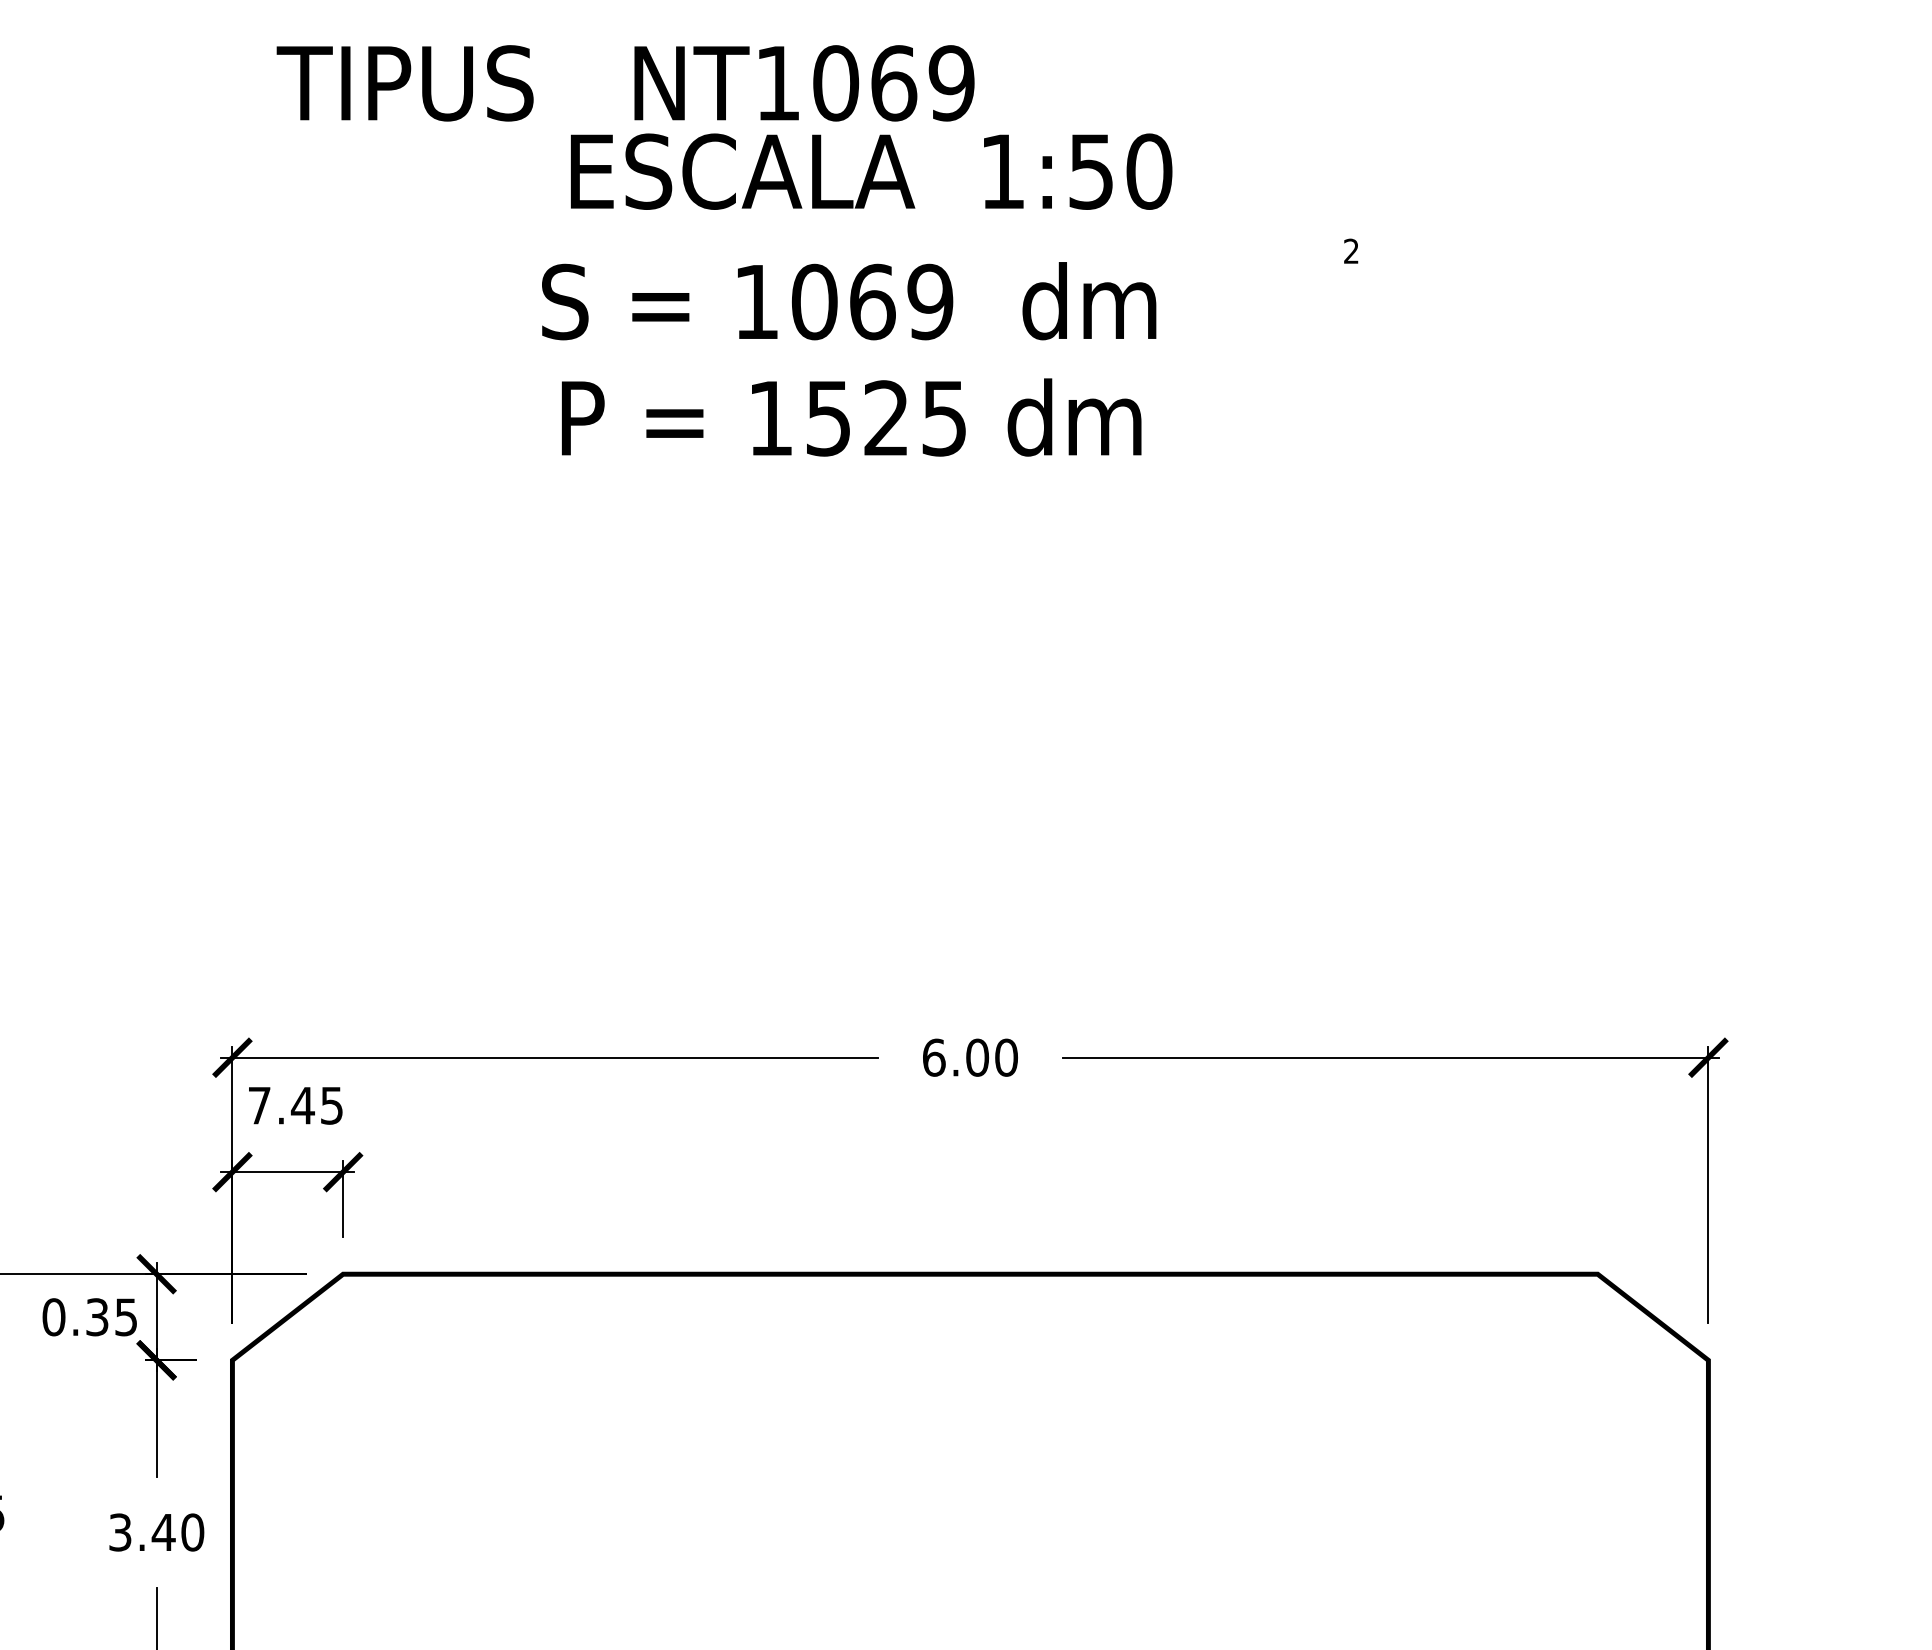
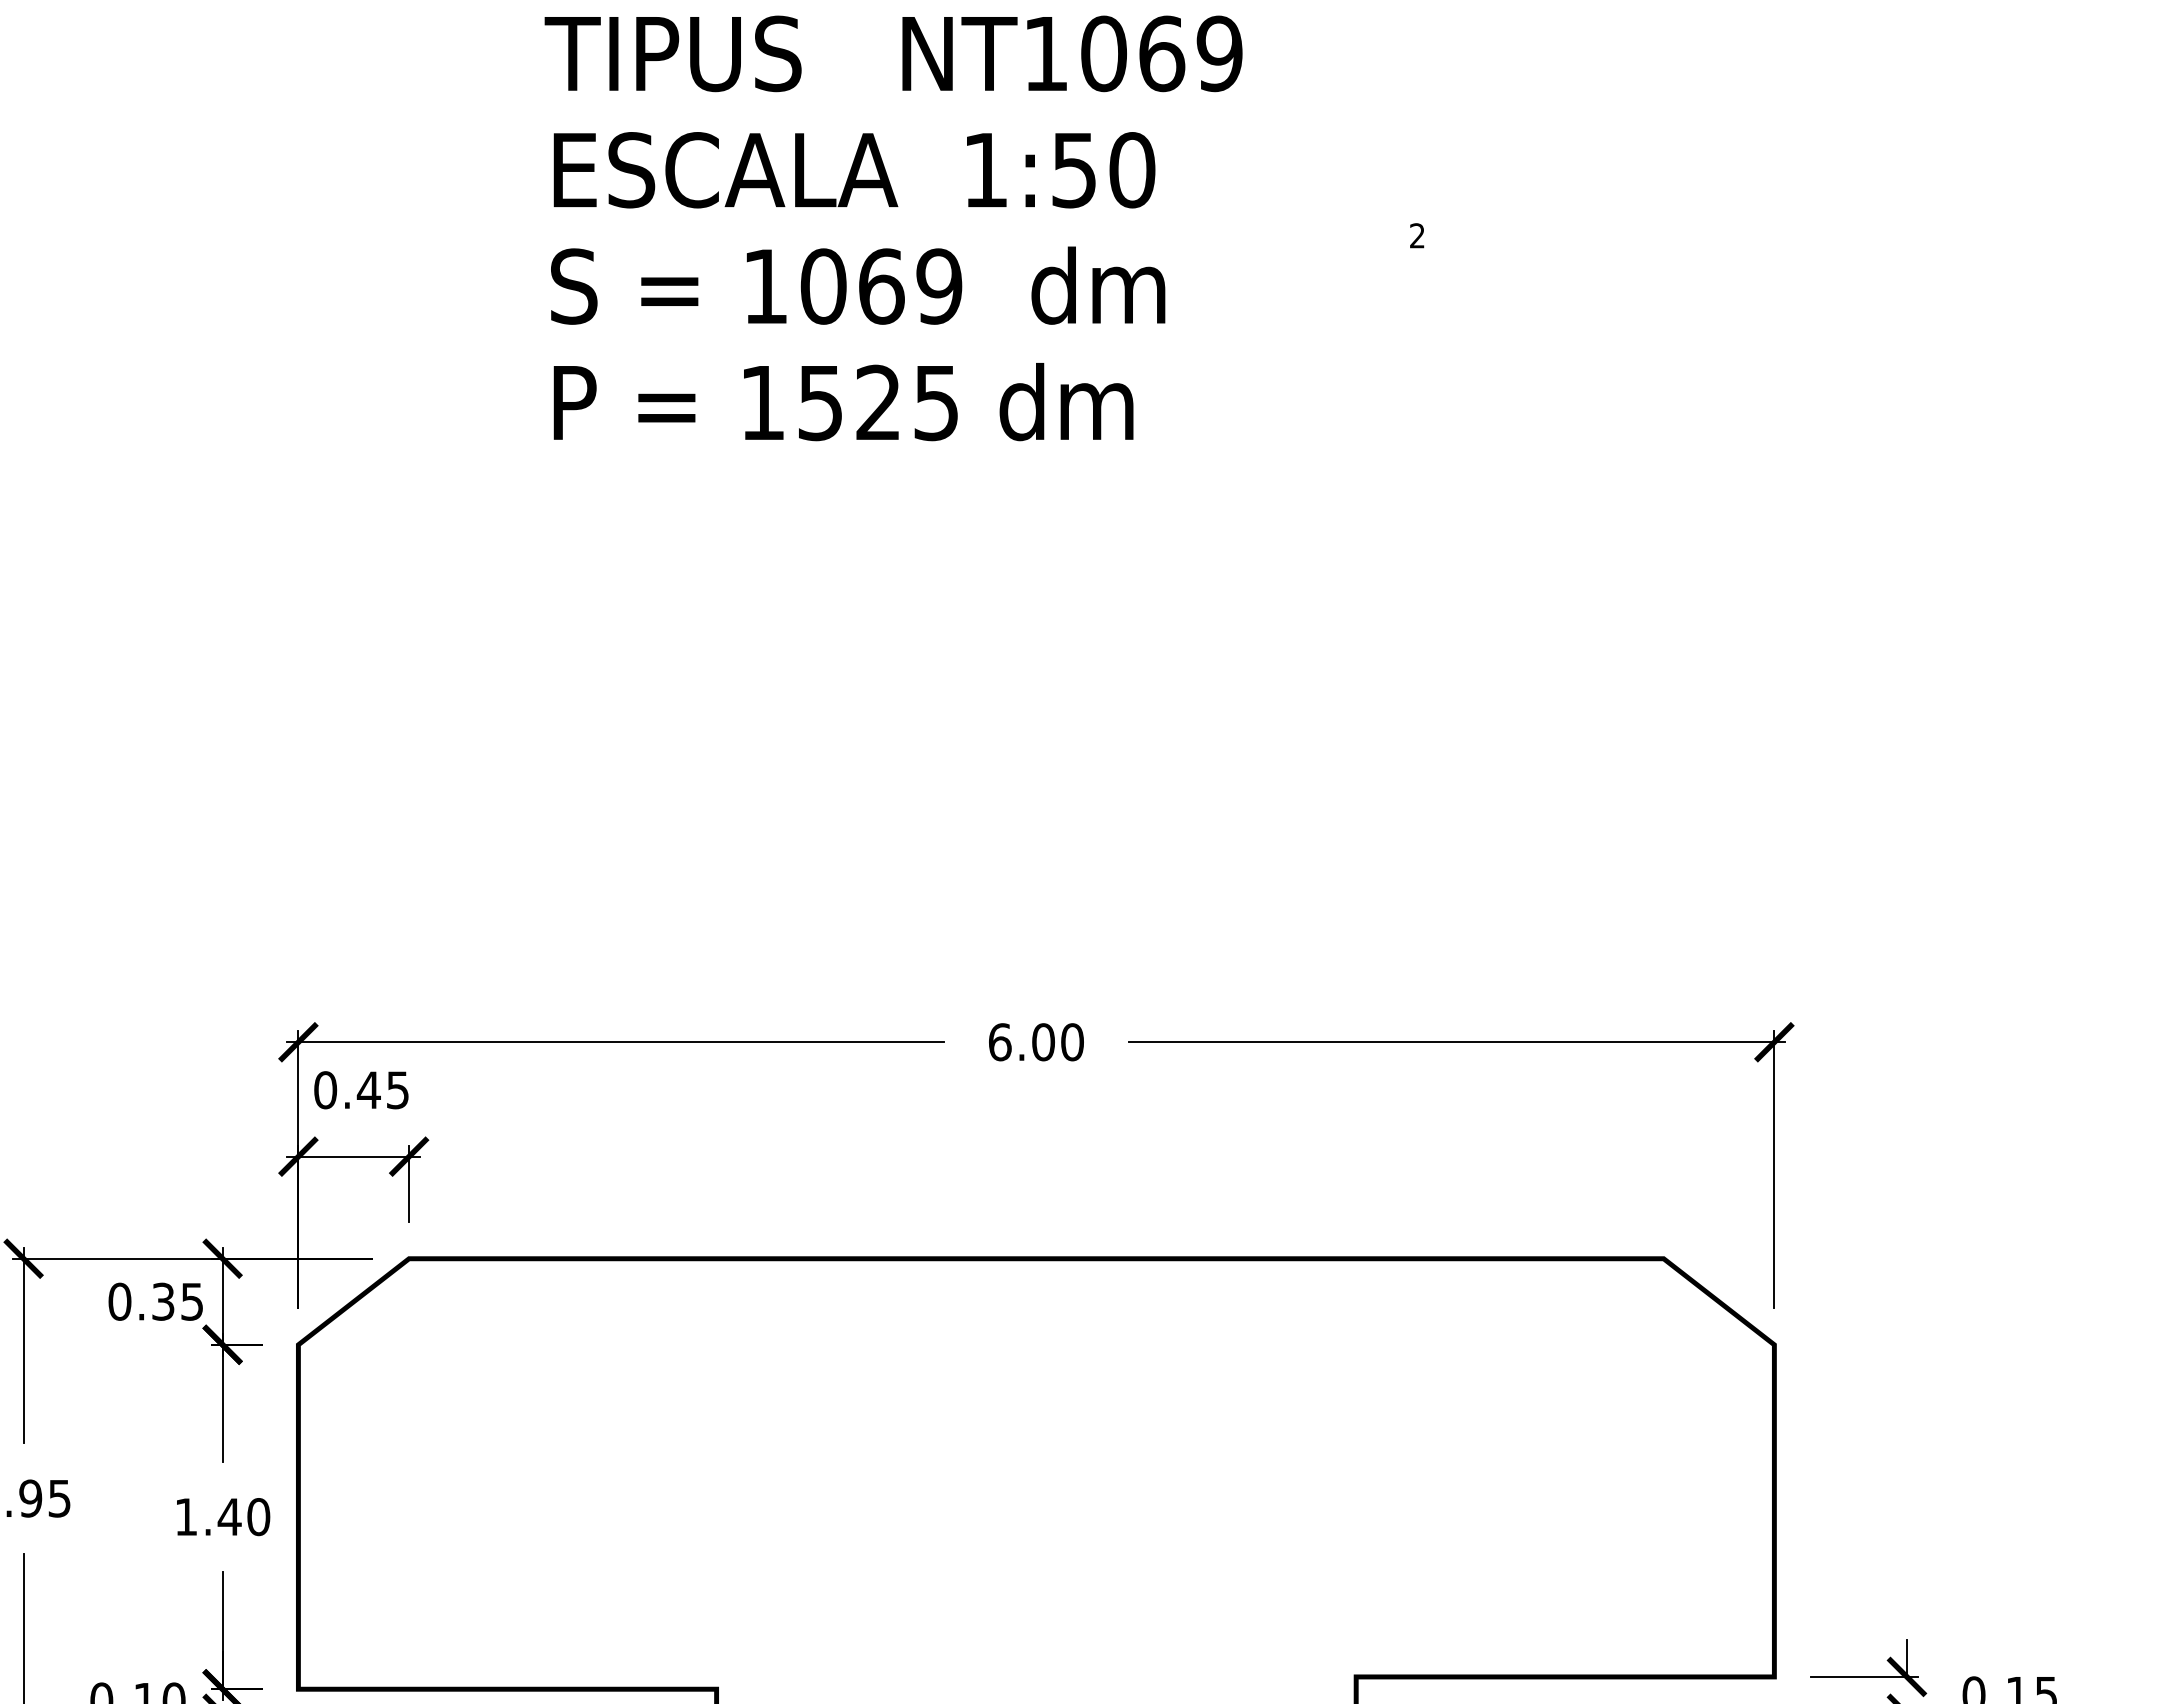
text: (625, 82) -> (893, 53), moved
text: (871, 171) -> (854, 170), moved
text: (849, 300) -> (858, 285), moved
text: (851, 417) -> (843, 402), moved
text: (259, 1105) -> (325, 1090), 7.45 -> 0.45
text: (120, 1532) -> (186, 1517), 3.40 -> 1.40

